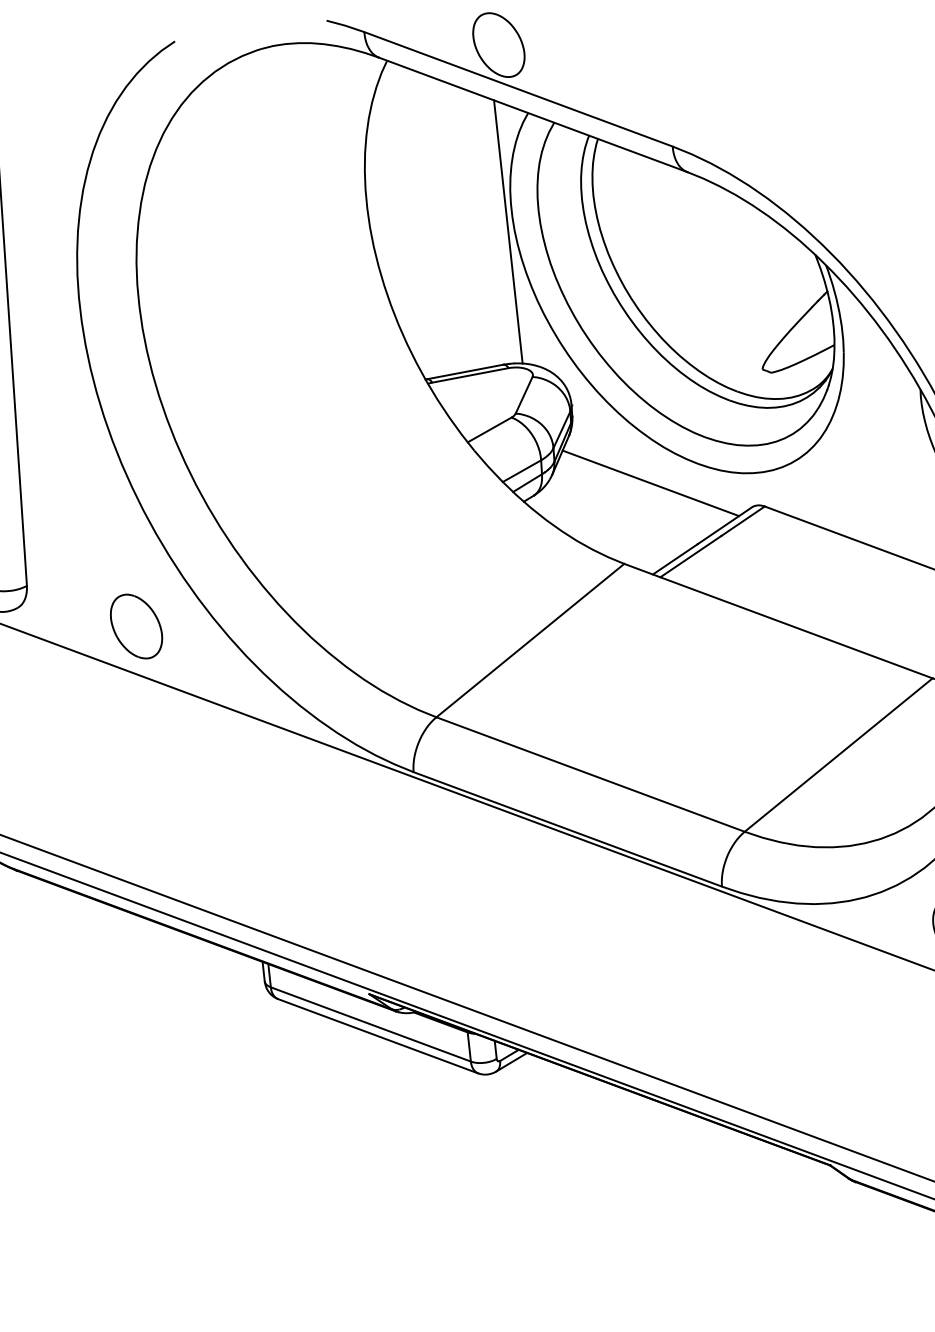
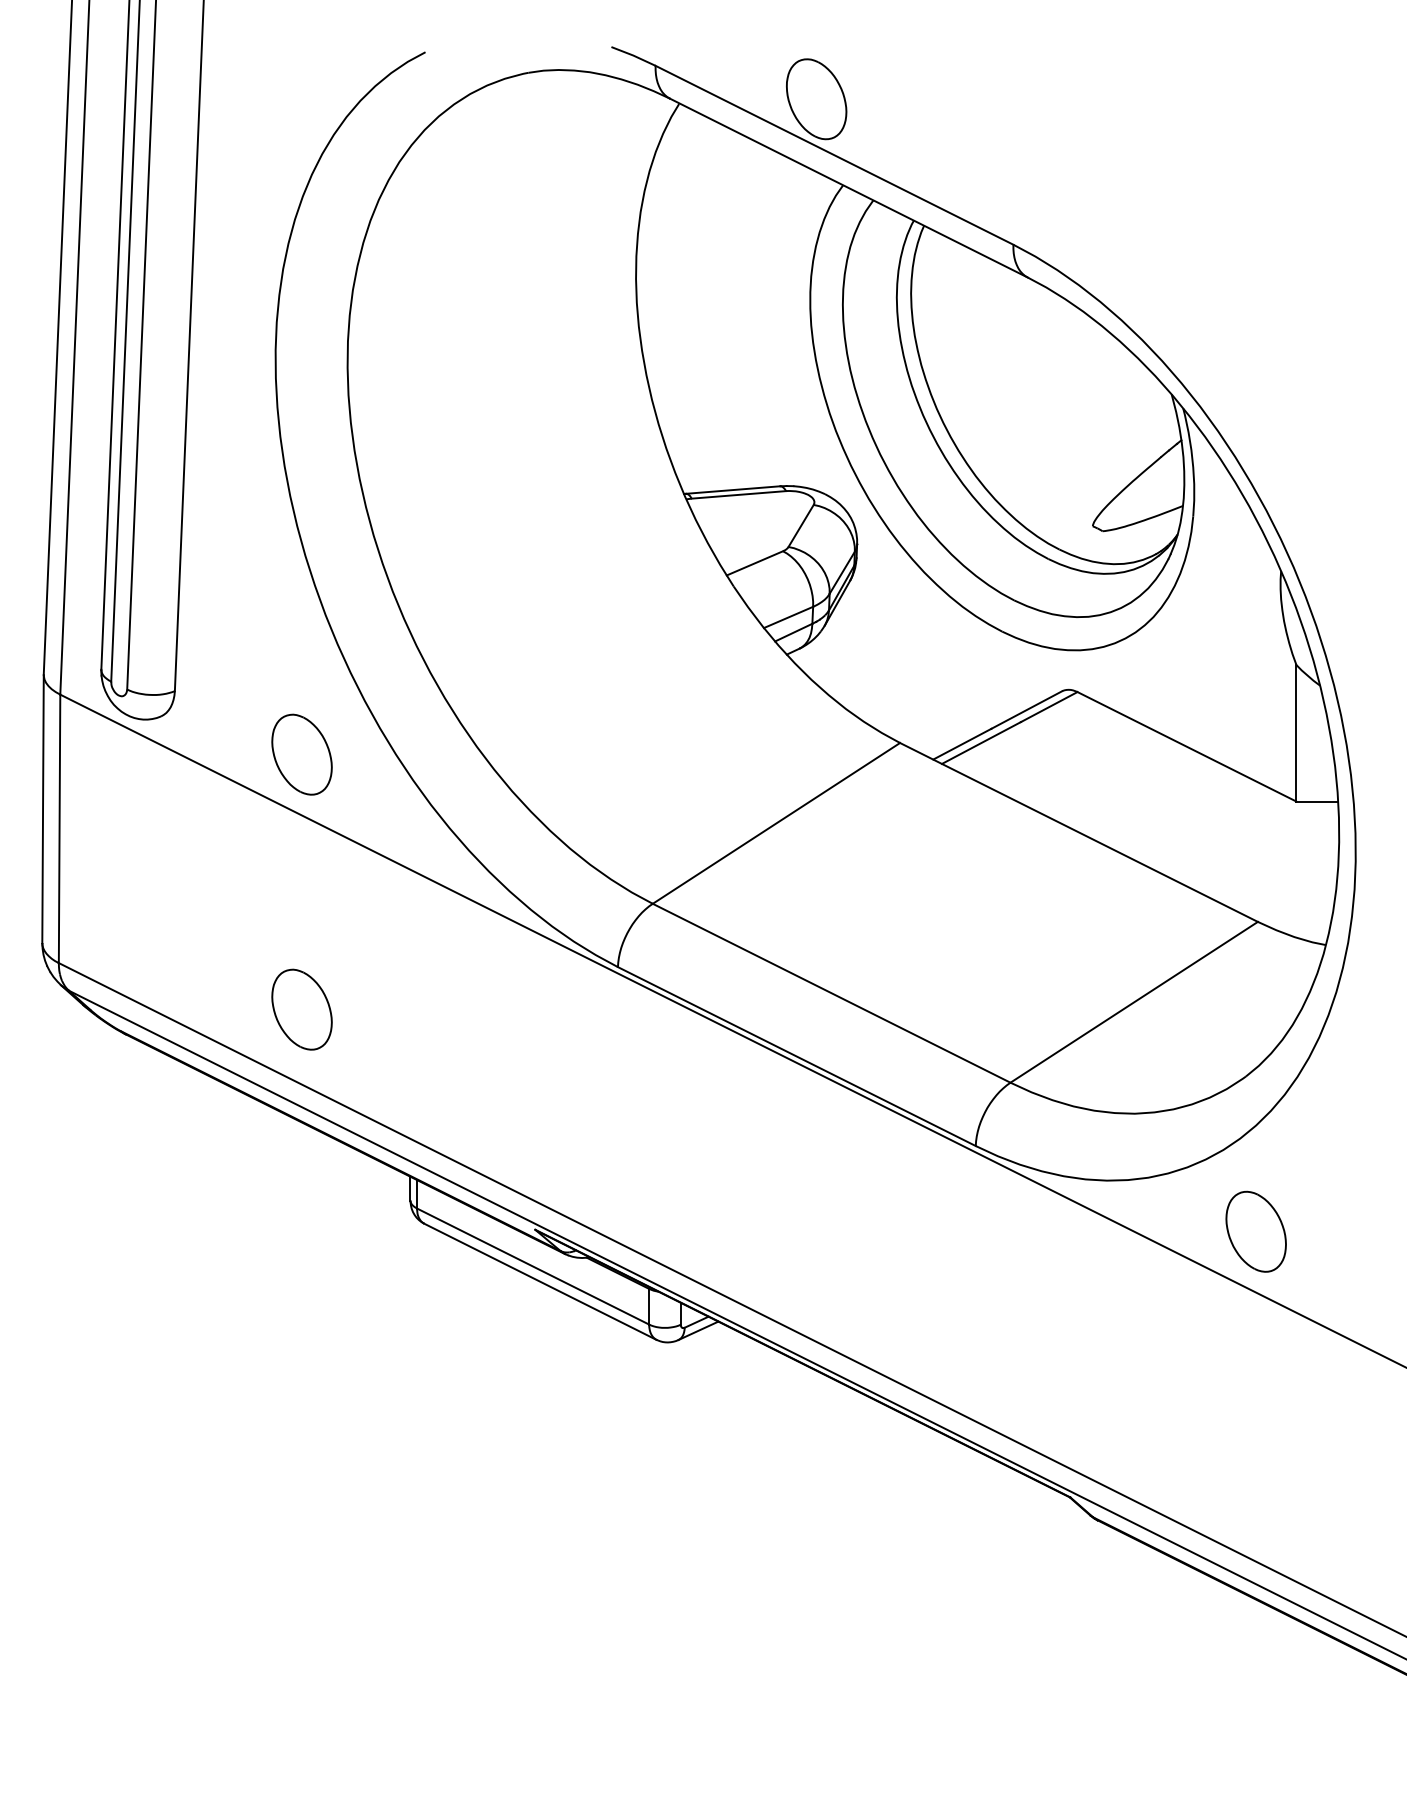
line: (508, 232) -> (803, 326), removed
line: (650, 482) -> (942, 648), removed
part: (158, 834) -> (301, 1009), added

